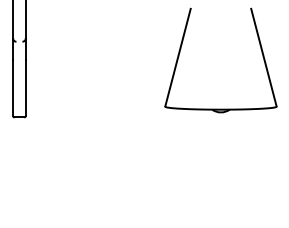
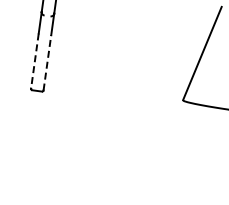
line: (13, 88) -> (35, 61), solid -> dashed
line: (25, 88) -> (47, 63), solid -> dashed

